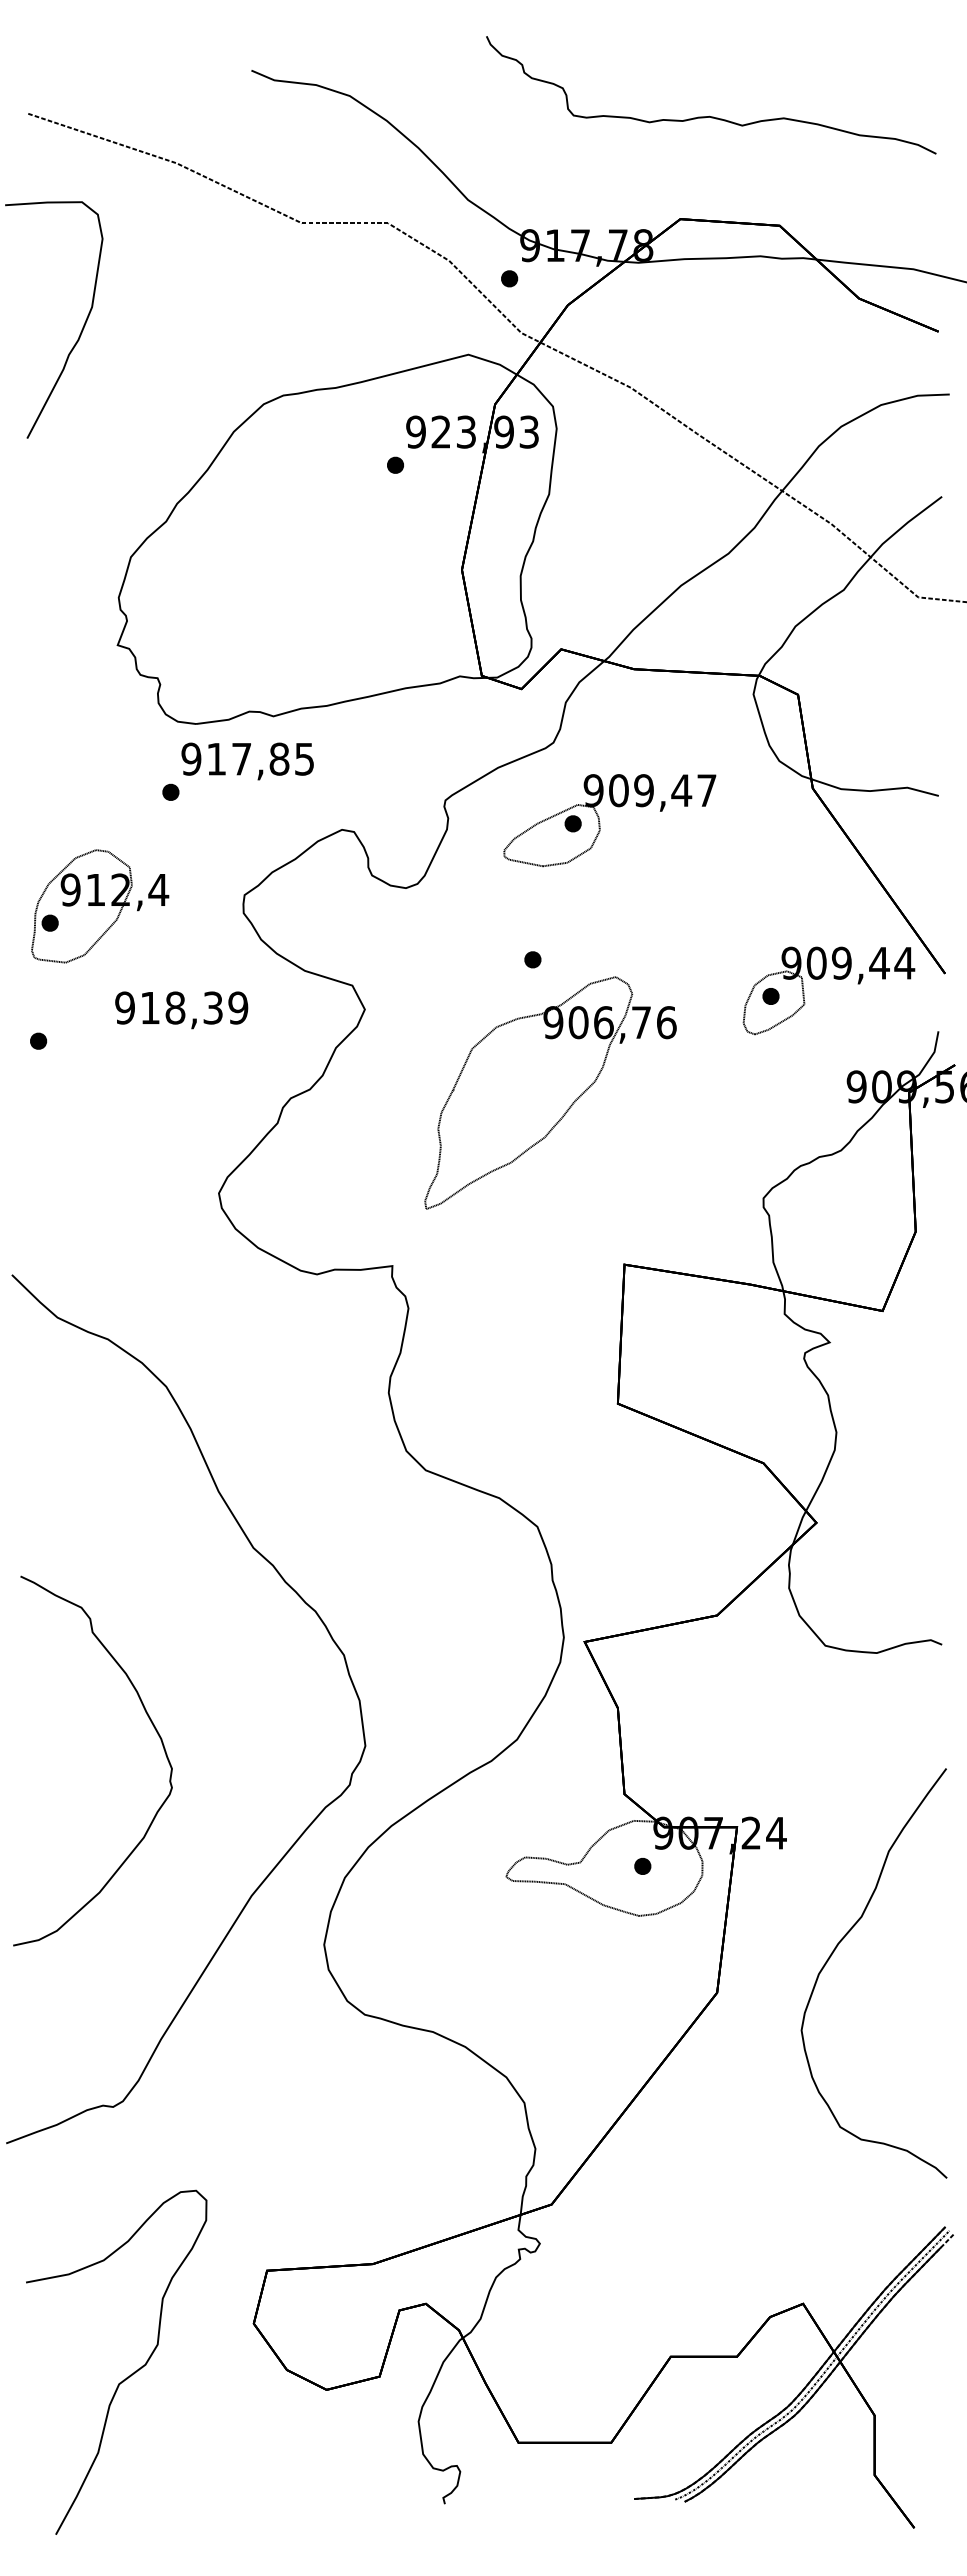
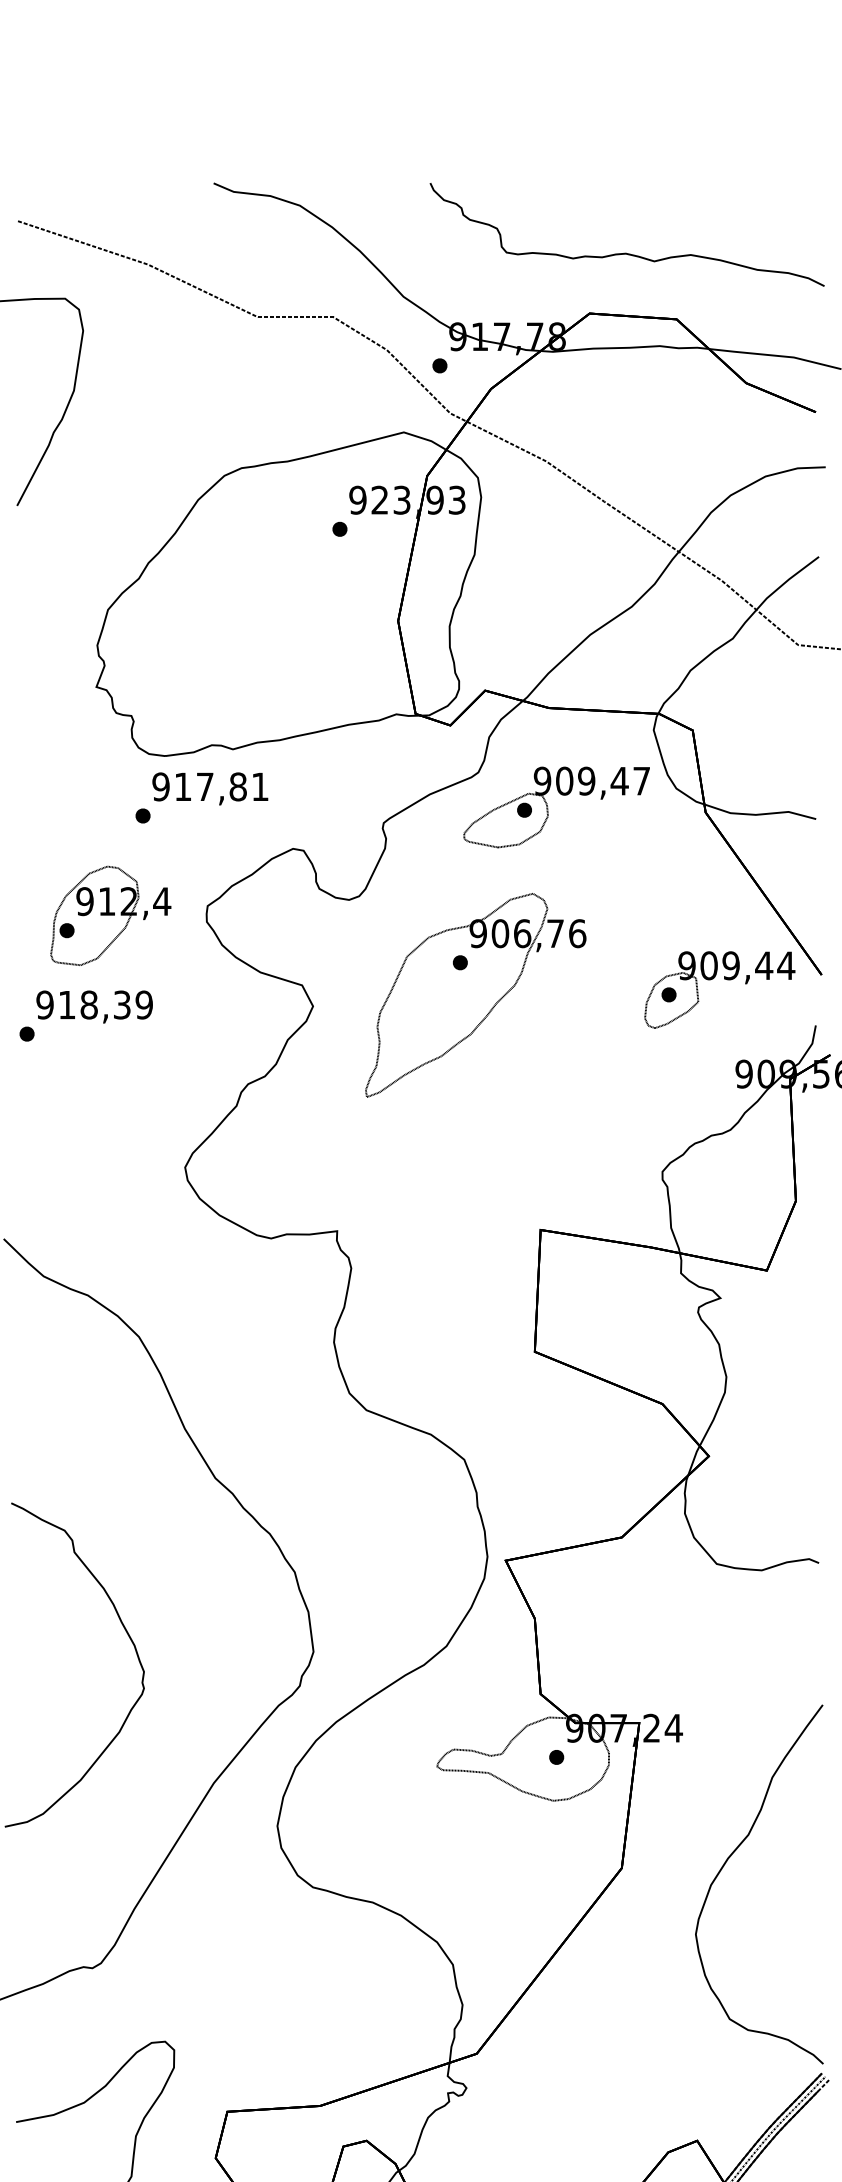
curve: (709, 115) -> (625, 252), moved
text: (304, 759) -> (260, 787), 917,85 -> 917,81
part: (600, 823) -> (548, 809), moved
part: (100, 906) -> (111, 916), moved
text: (181, 1010) -> (94, 1007), moved
part: (550, 1092) -> (475, 994), moved
curve: (837, 1947) -> (727, 1861), moved

